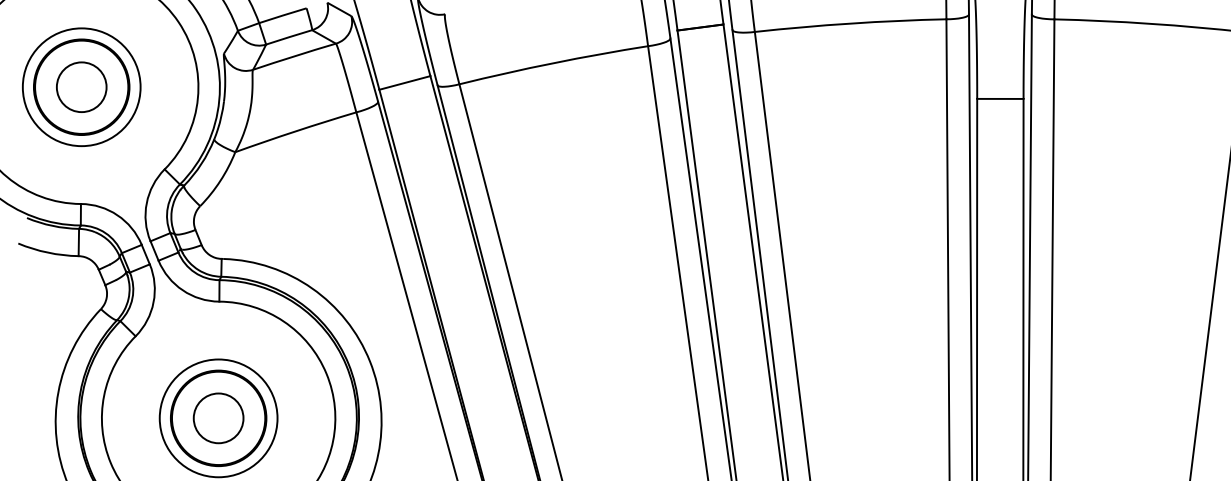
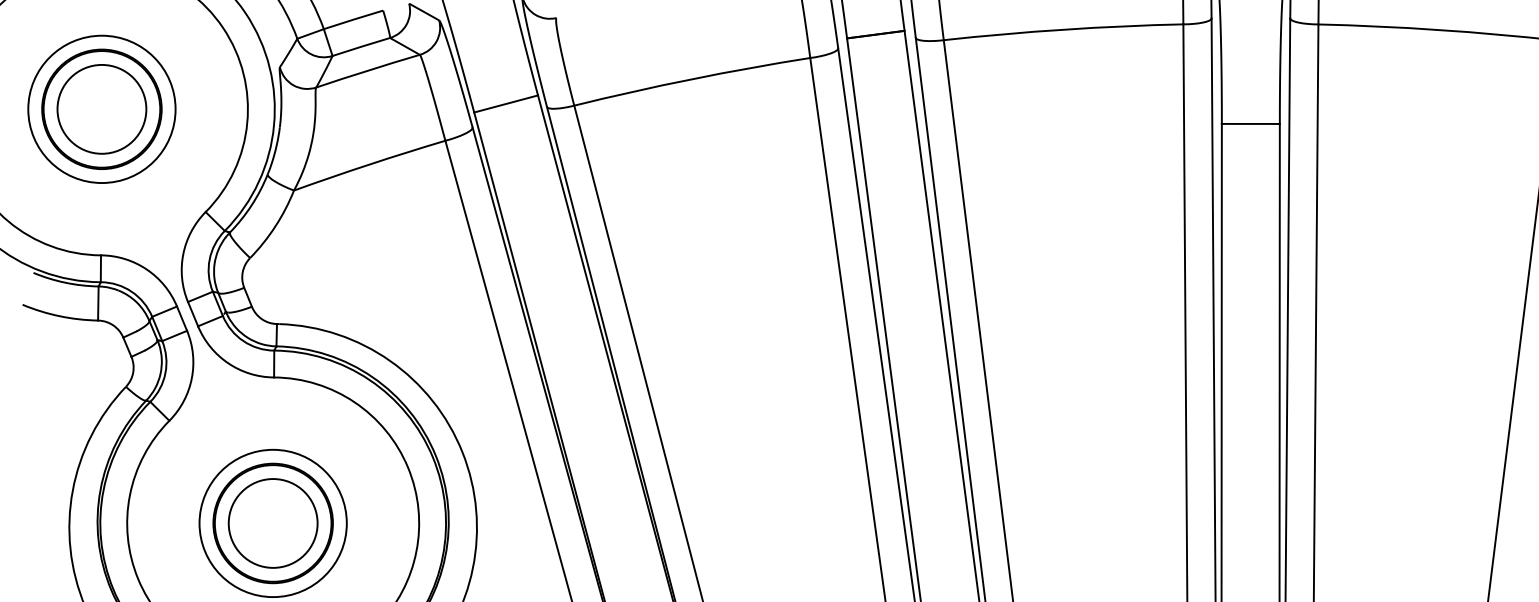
circle: (81, 86) -> (101, 108), size x1.43
circle: (218, 418) -> (272, 523), size x1.43

